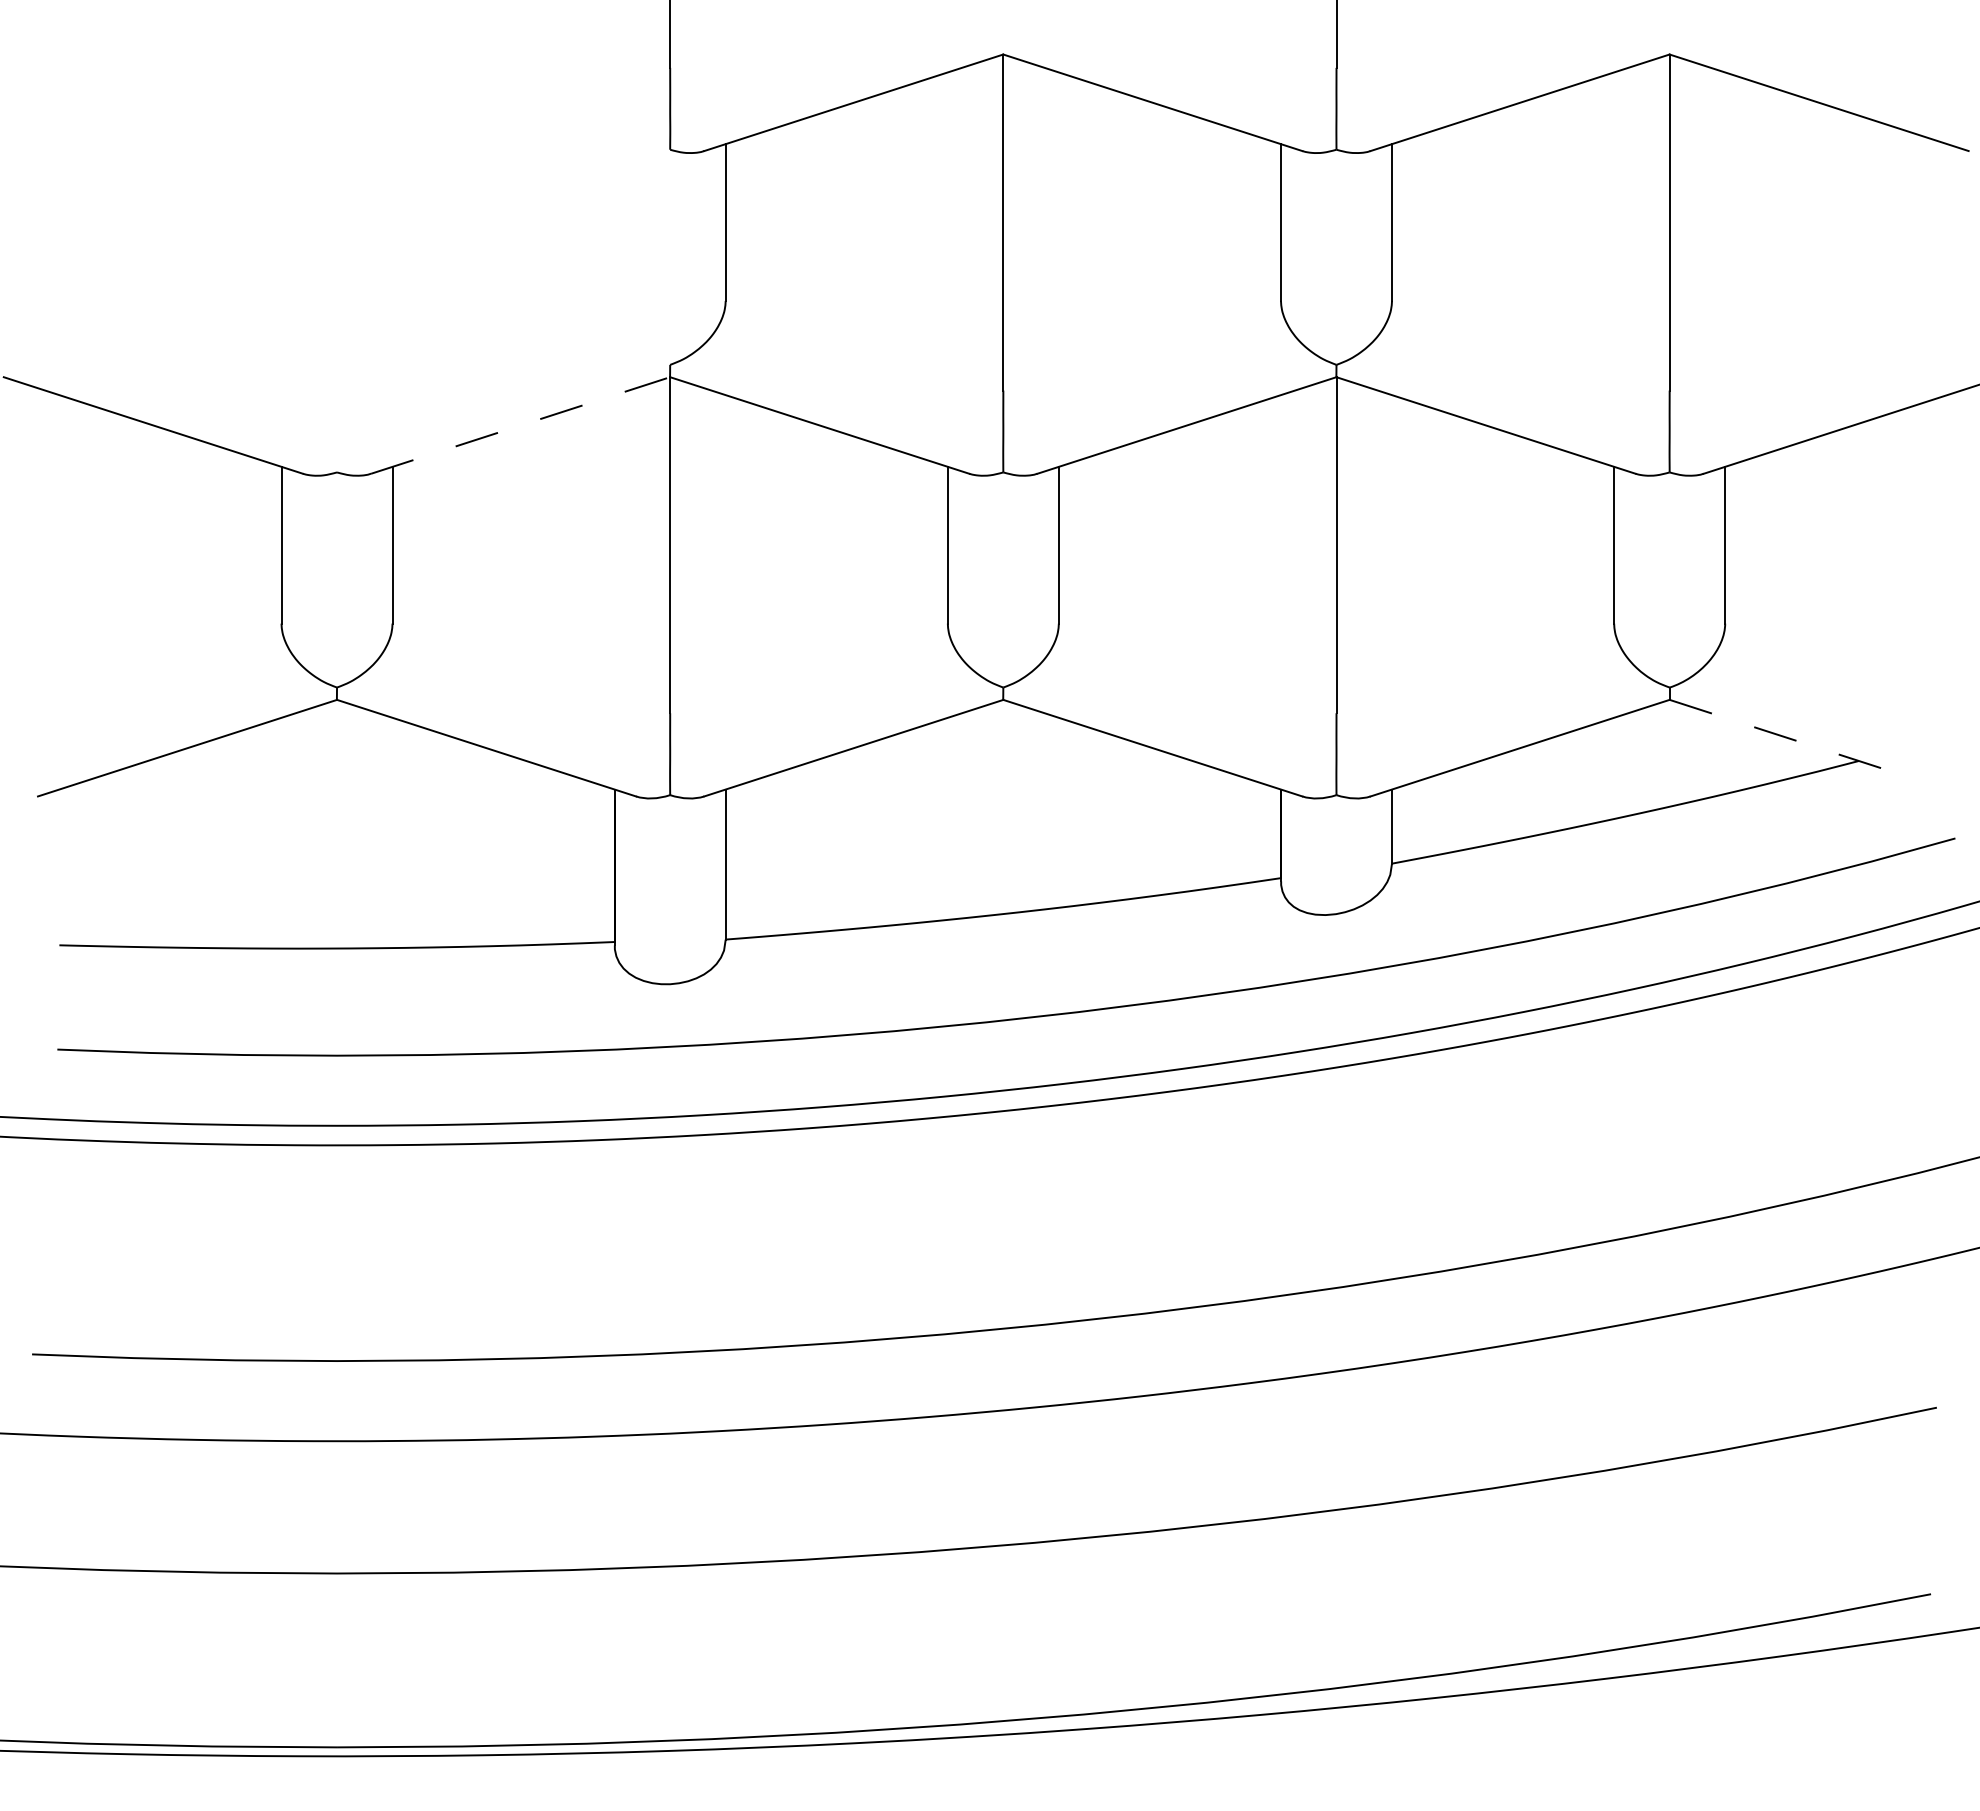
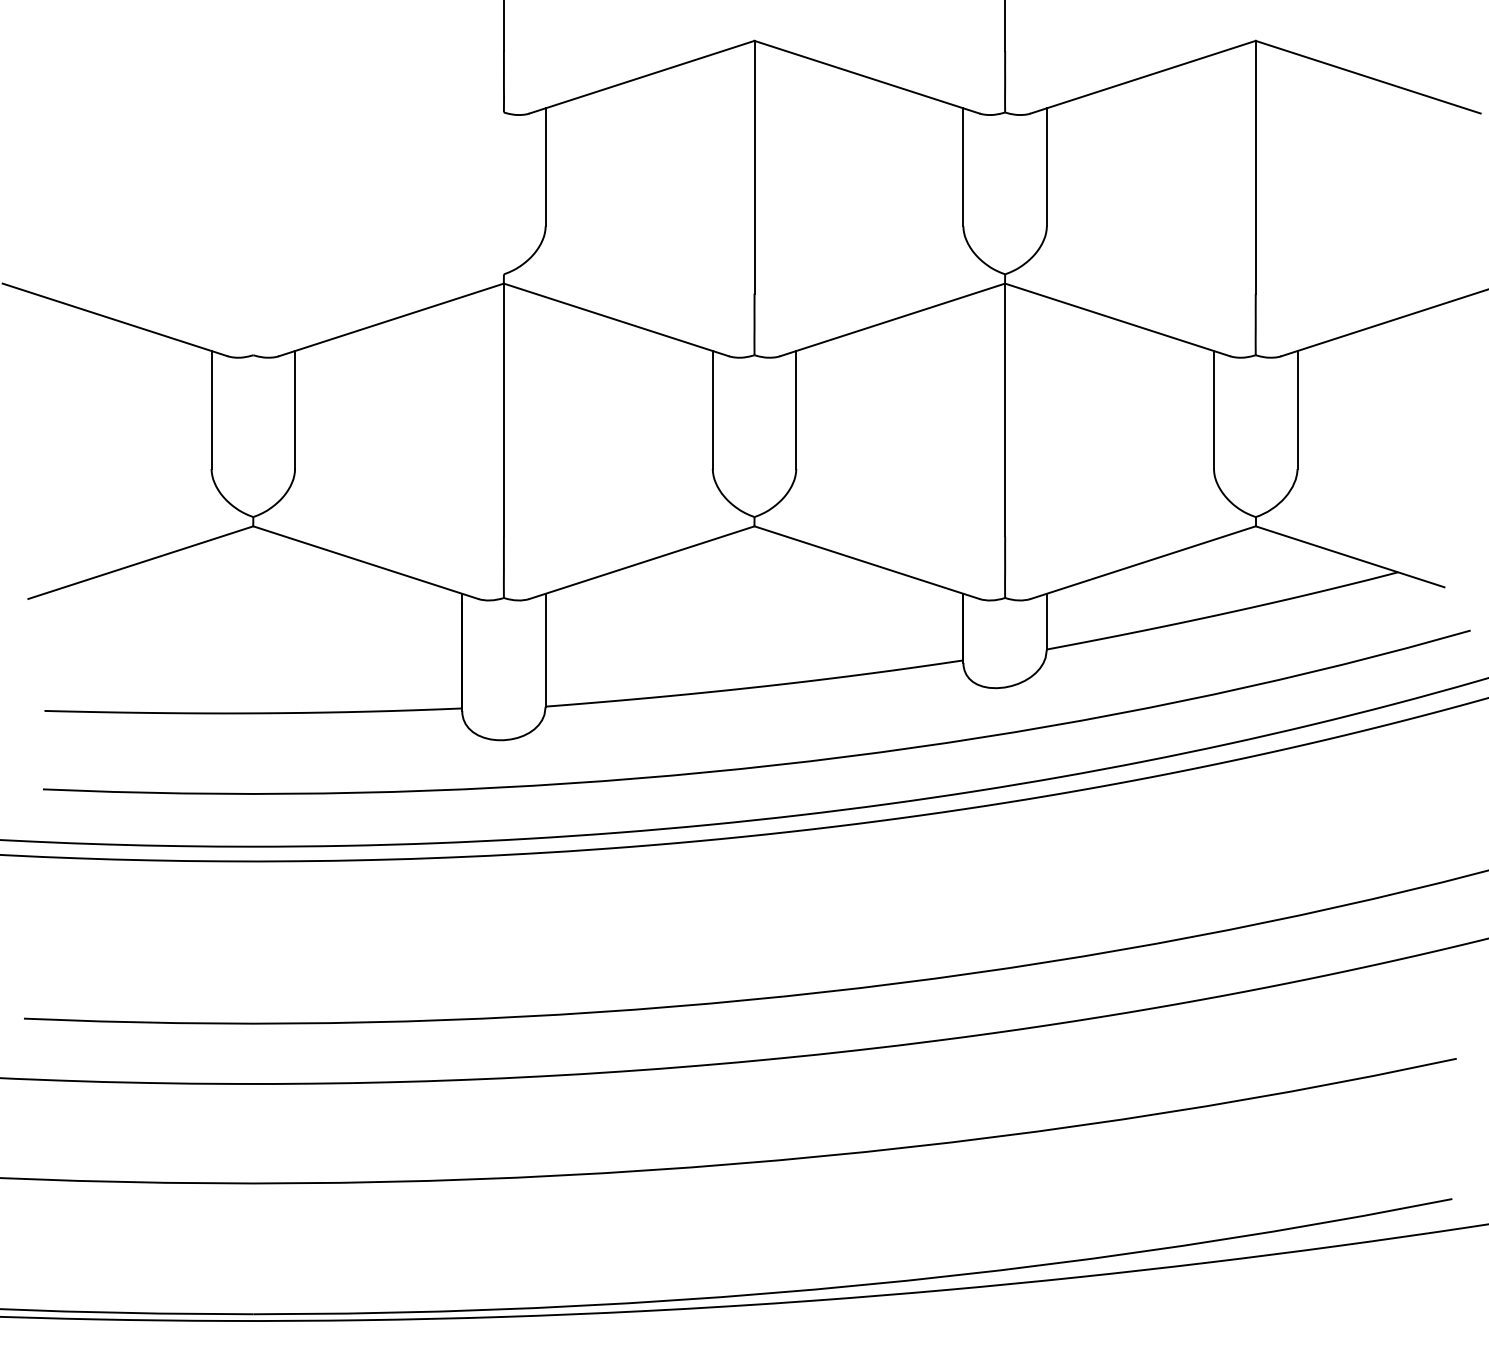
line: (521, 425) -> (392, 319), dashed -> solid
line: (1795, 740) -> (1350, 556), dashed -> solid

